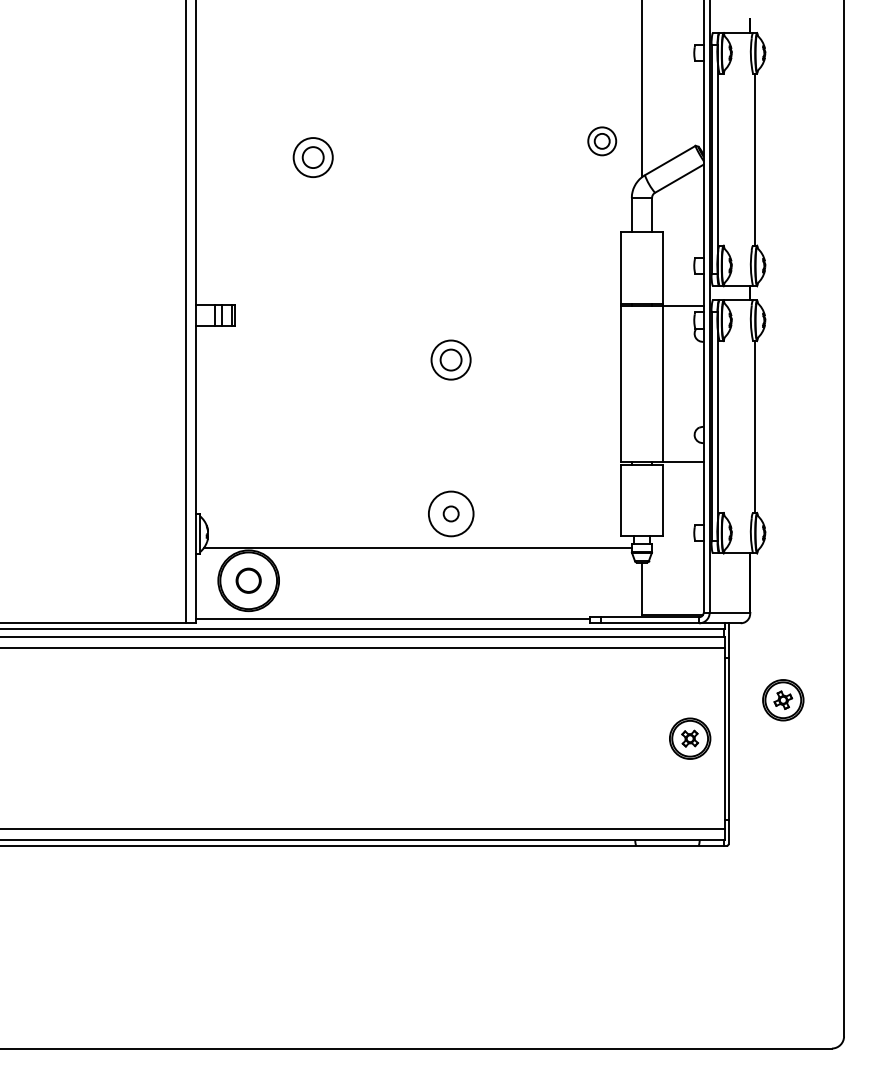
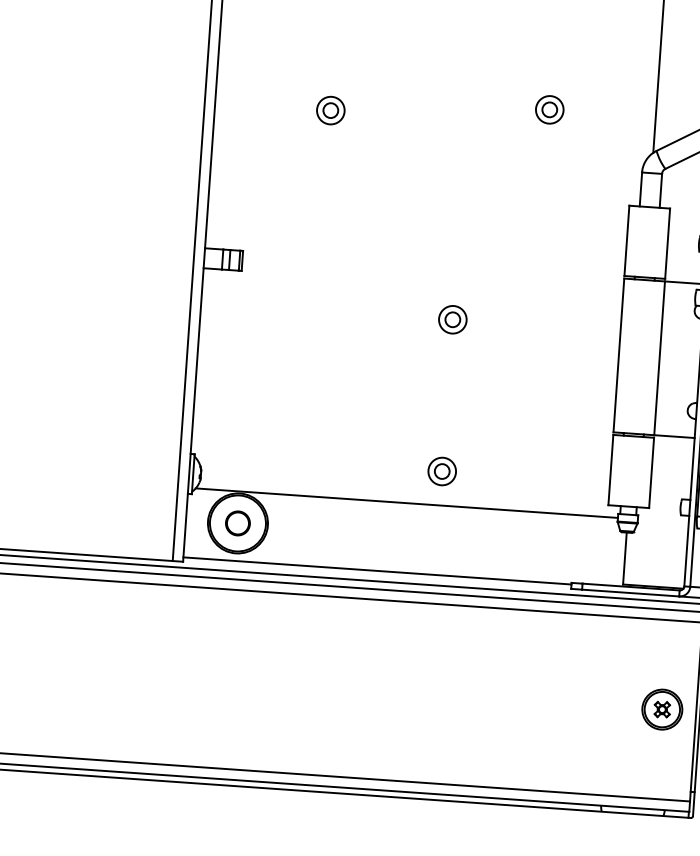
part: (602, 141) -> (550, 110), moved
part: (313, 157) -> (331, 110), size x0.71
part: (451, 359) -> (453, 319), size x0.71
circle: (451, 513) -> (442, 471), size x0.62

